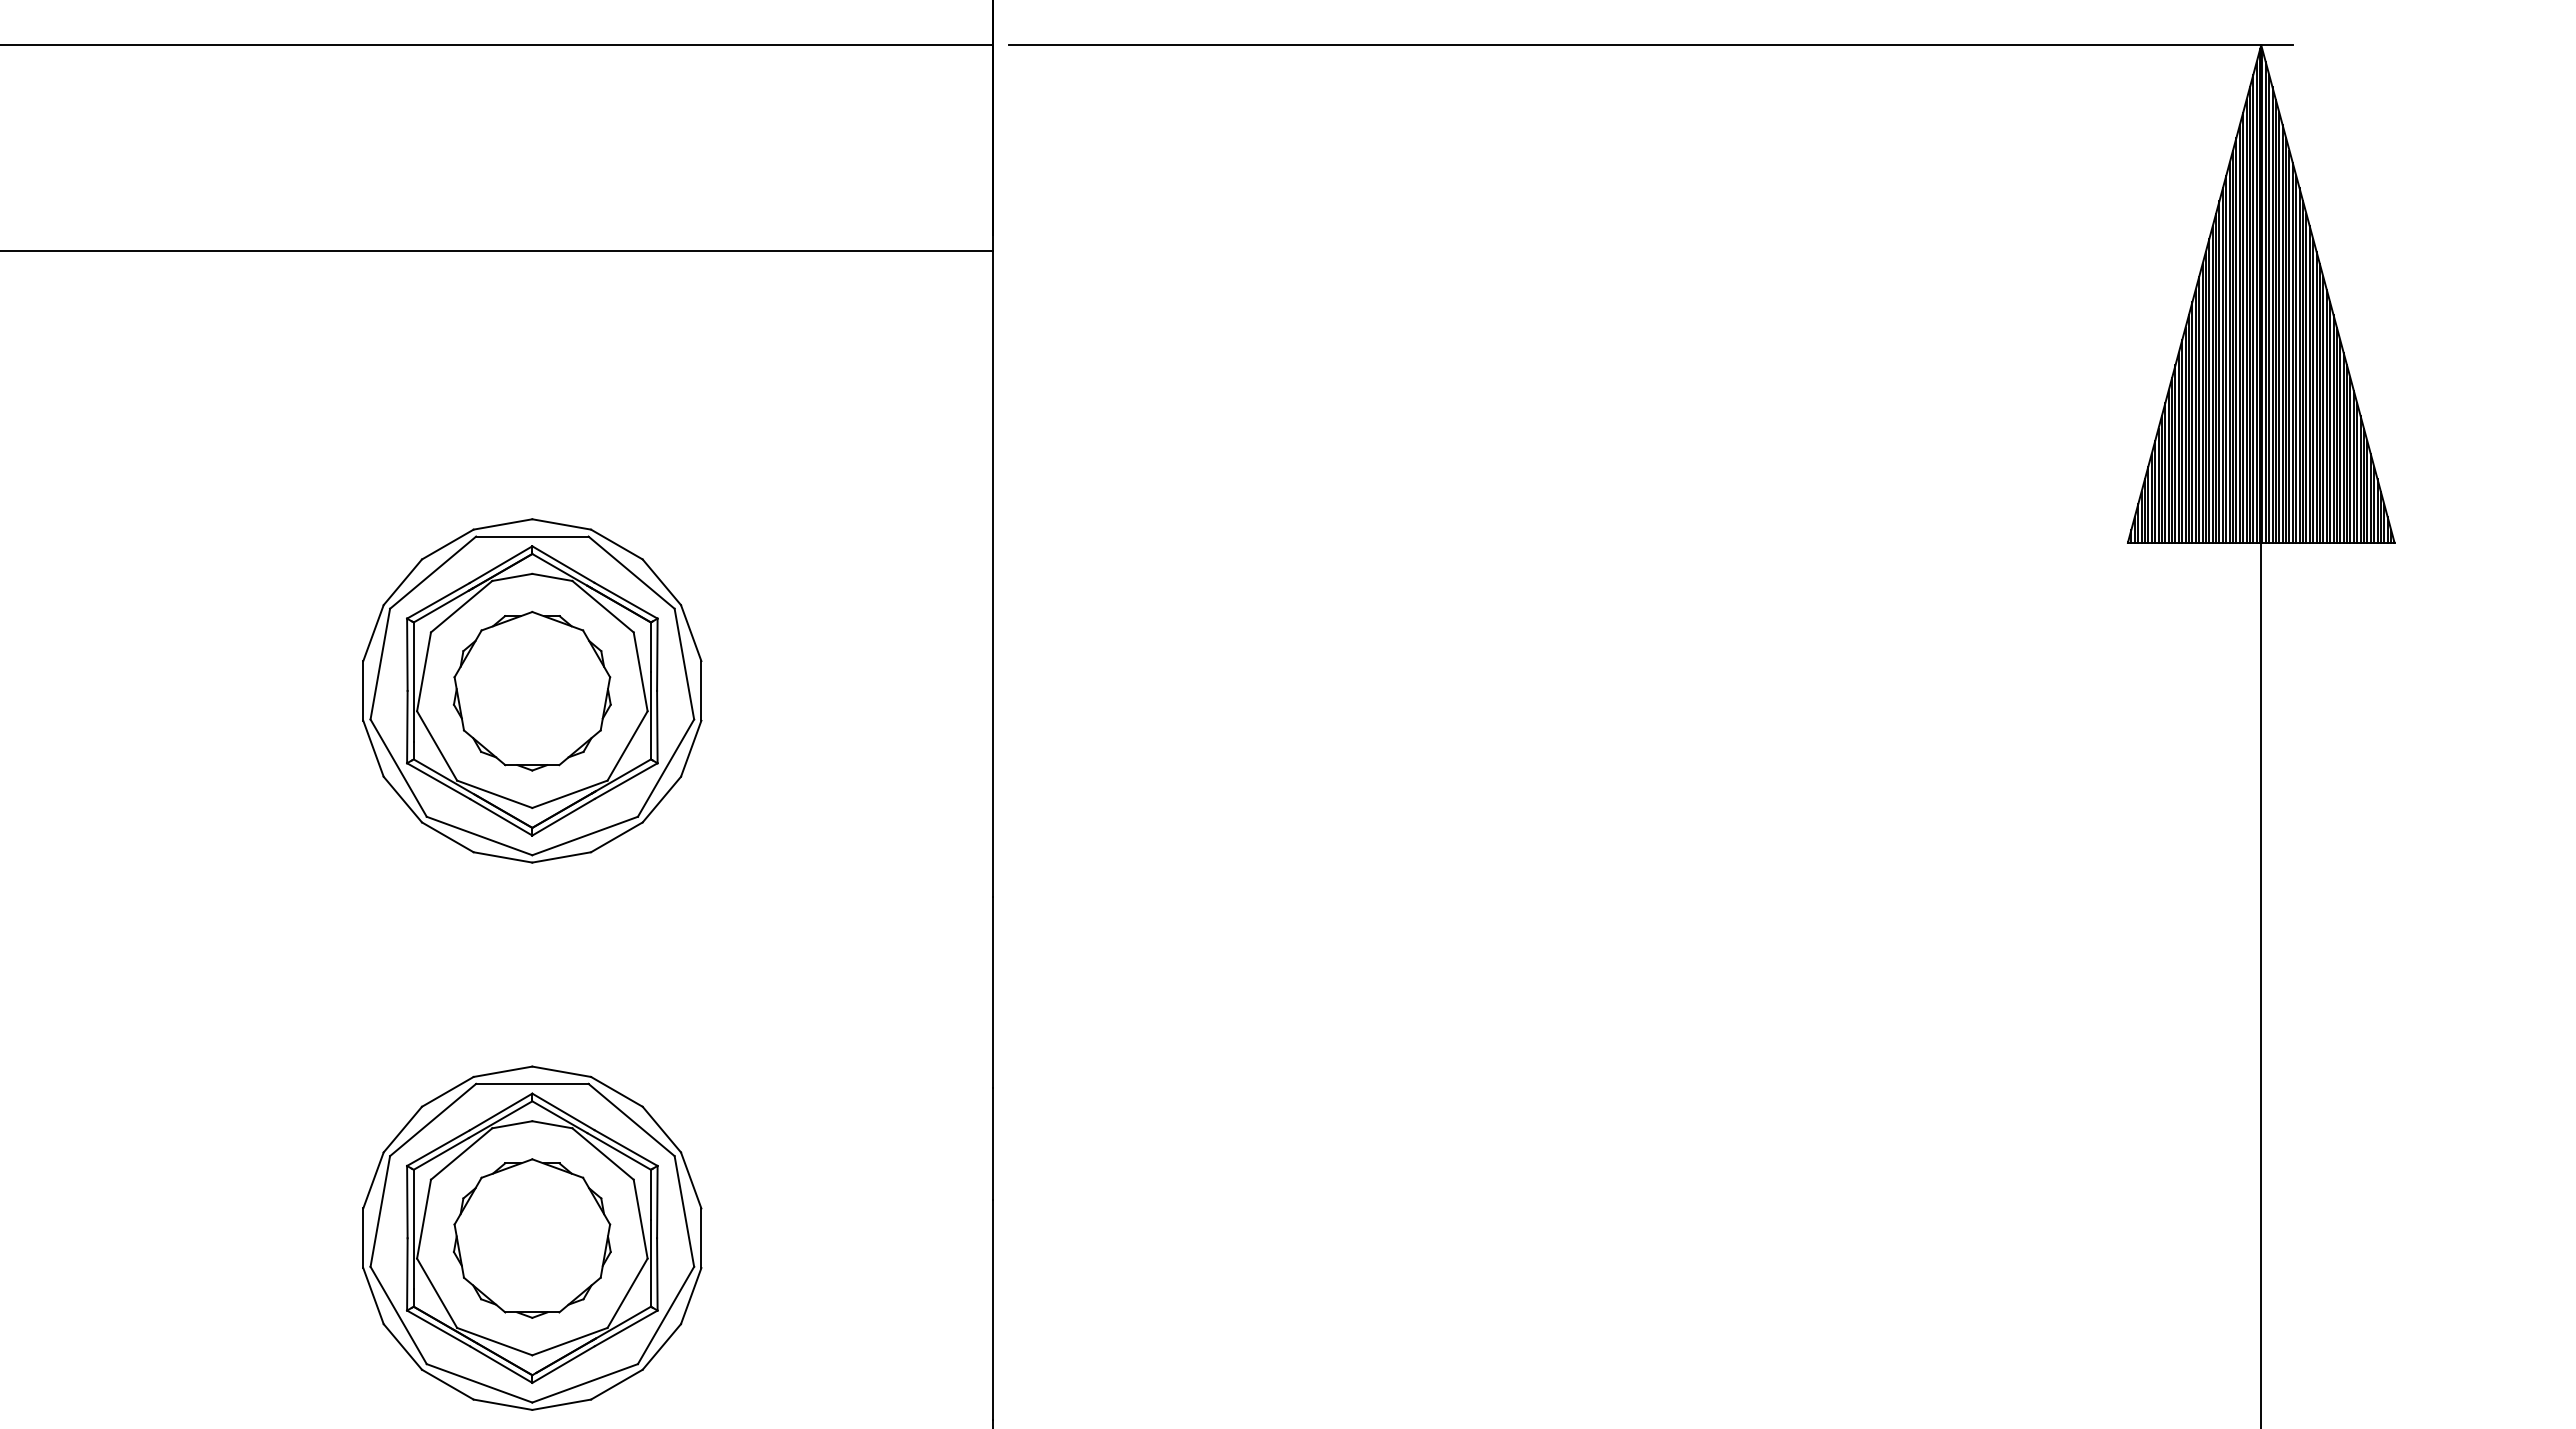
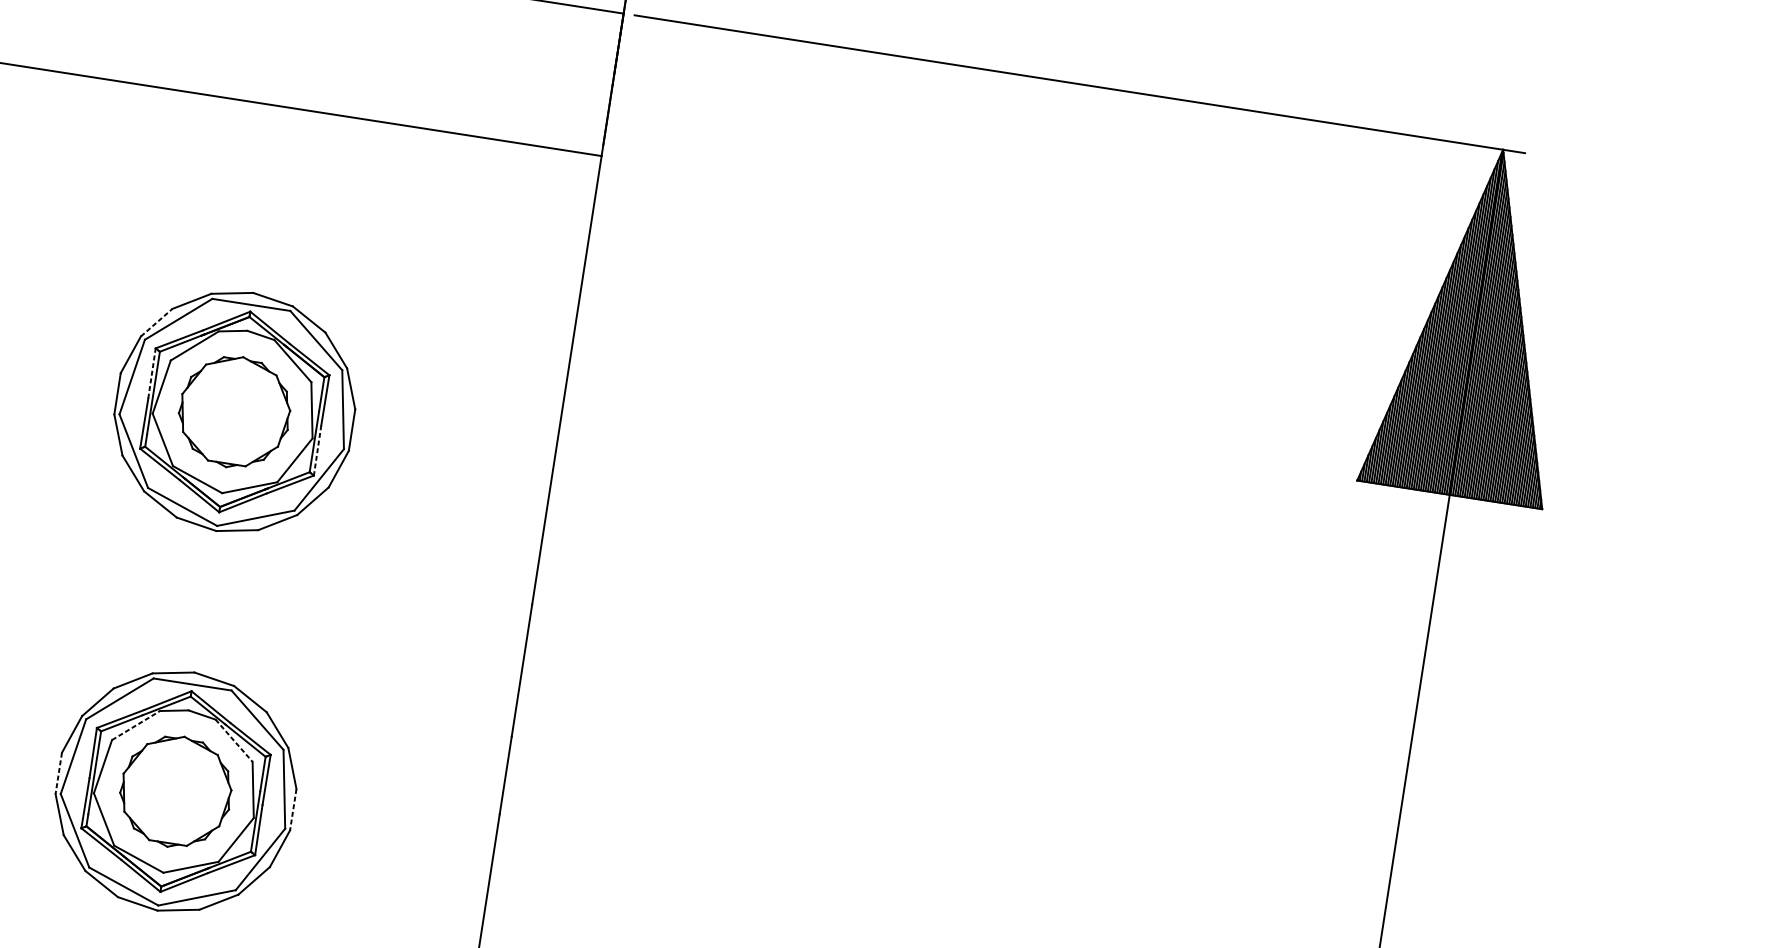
line: (402, 582) -> (156, 322), solid -> dashed
line: (407, 654) -> (152, 373), solid -> dashed
line: (657, 727) -> (317, 450), solid -> dashed
line: (462, 1153) -> (136, 725), solid -> dashed
line: (603, 1154) -> (234, 741), solid -> dashed
line: (363, 1238) -> (58, 773), solid -> dashed
line: (701, 1238) -> (293, 809), solid -> dashed

